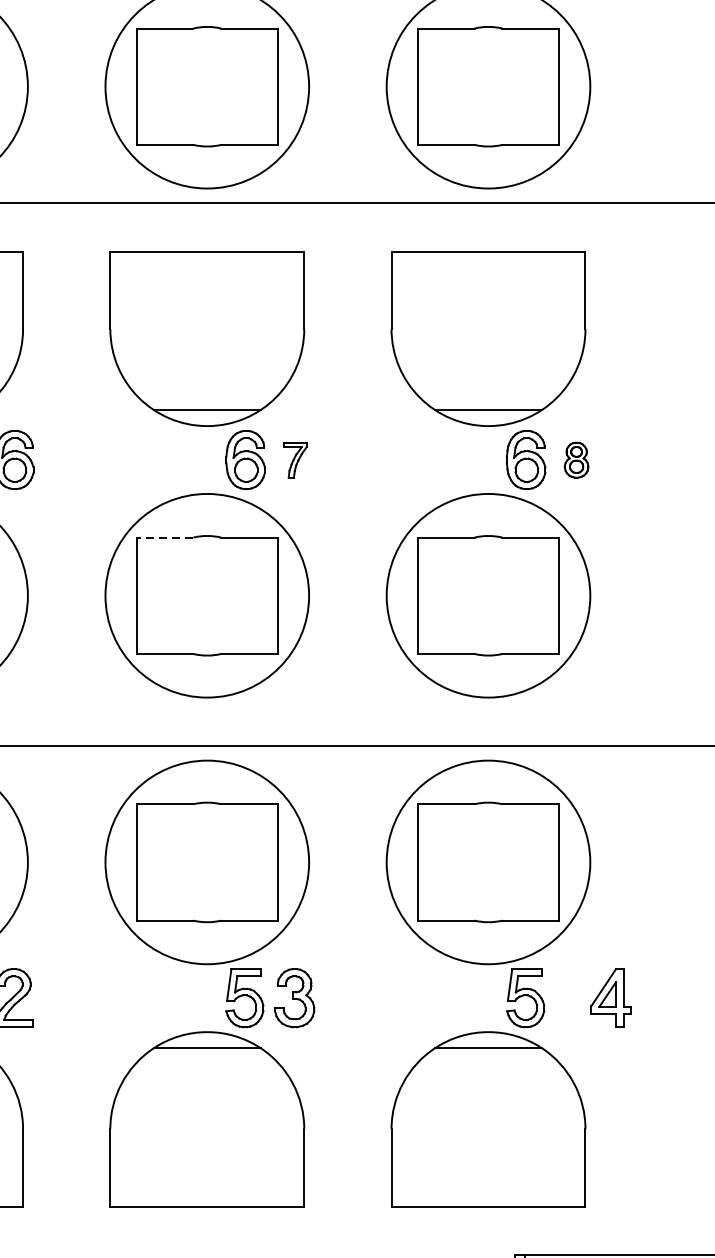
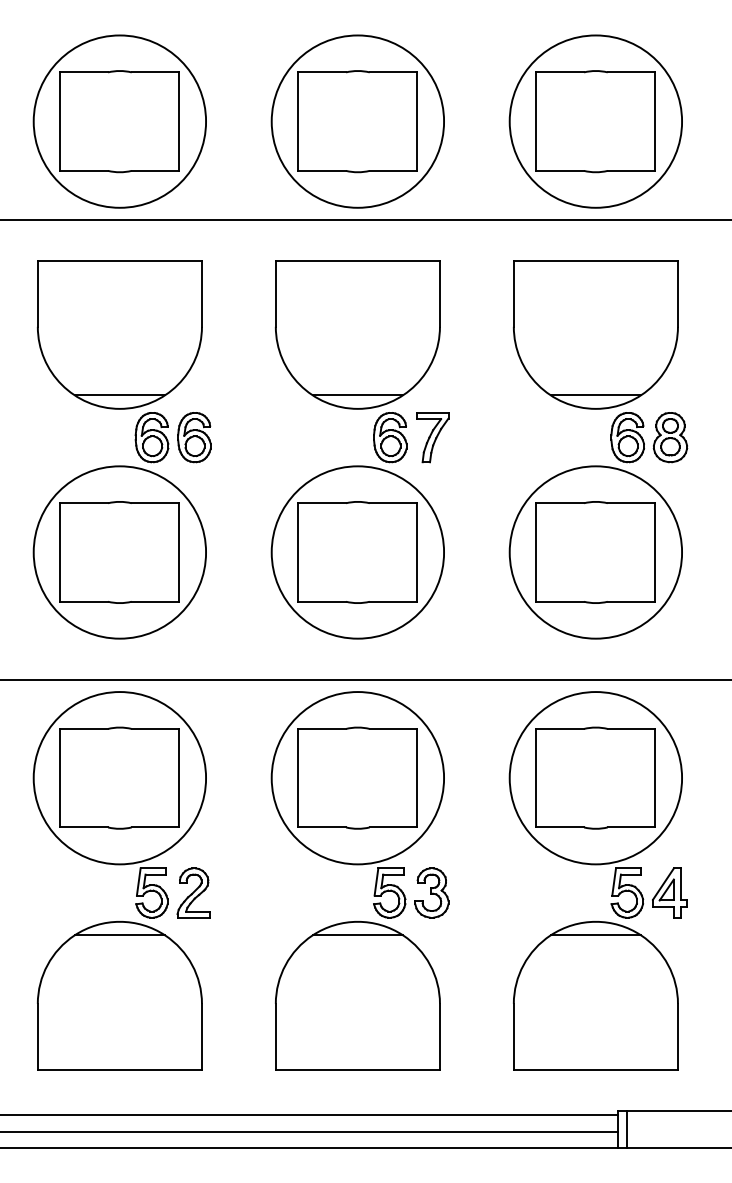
part: (295, 459) -> (432, 437), size x1.67
part: (576, 459) -> (670, 437), size x1.67
line: (165, 537) -> (322, 503), dashed -> solid
part: (610, 997) -> (669, 892), moved

